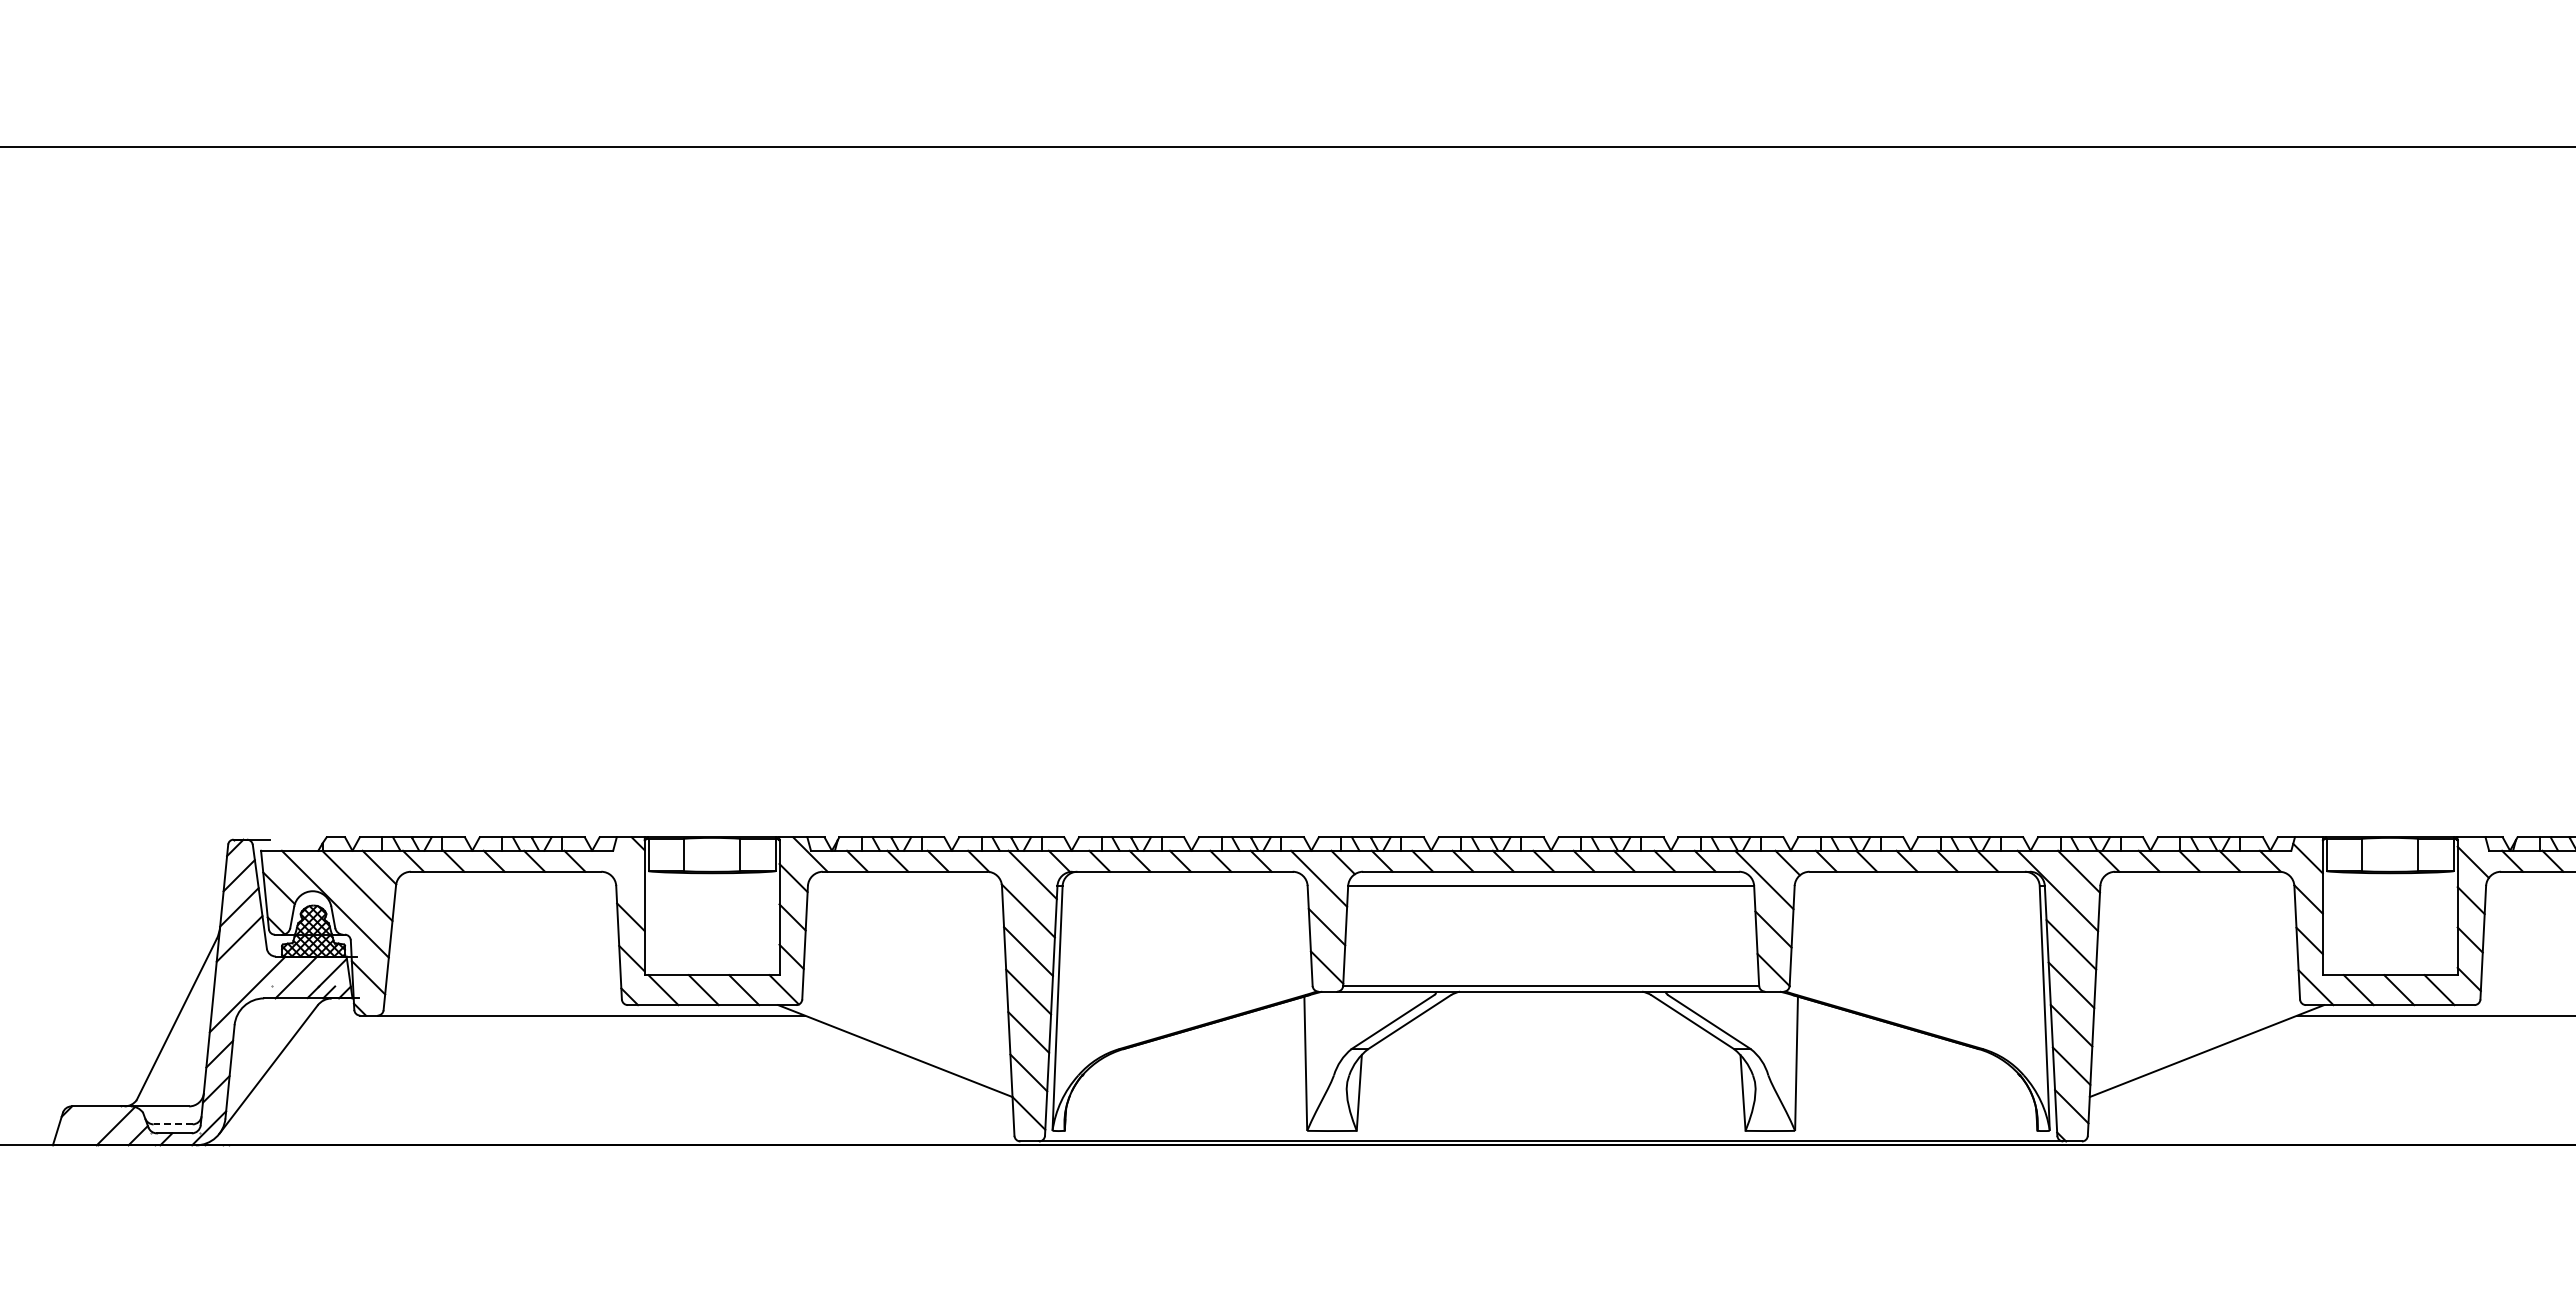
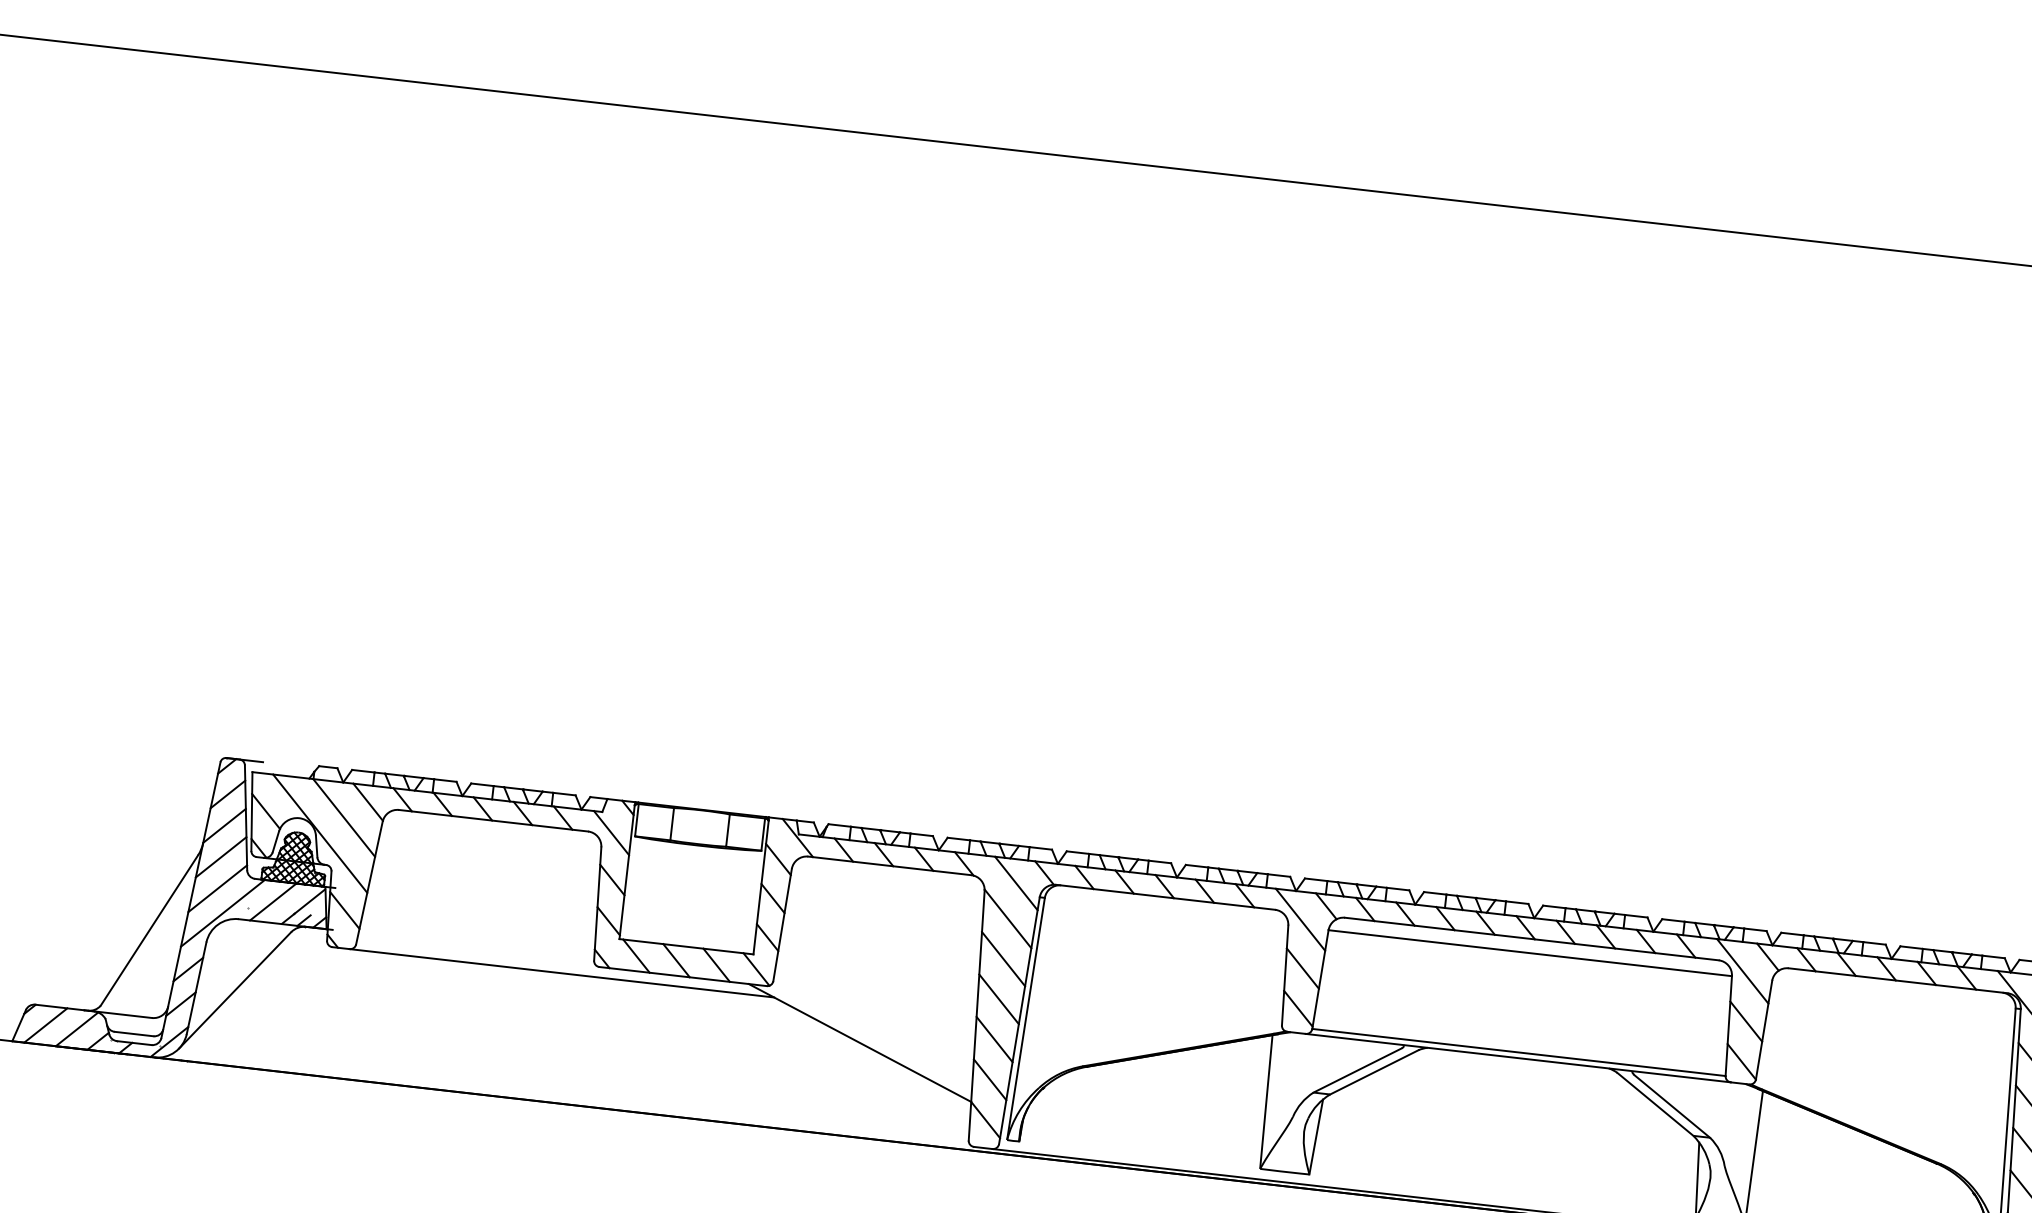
line: (624, 870) -> (611, 832), added
line: (239, 970) -> (217, 888), added
line: (173, 1124) -> (134, 1034), dashed -> solid
line: (84, 1125) -> (45, 1025), added

